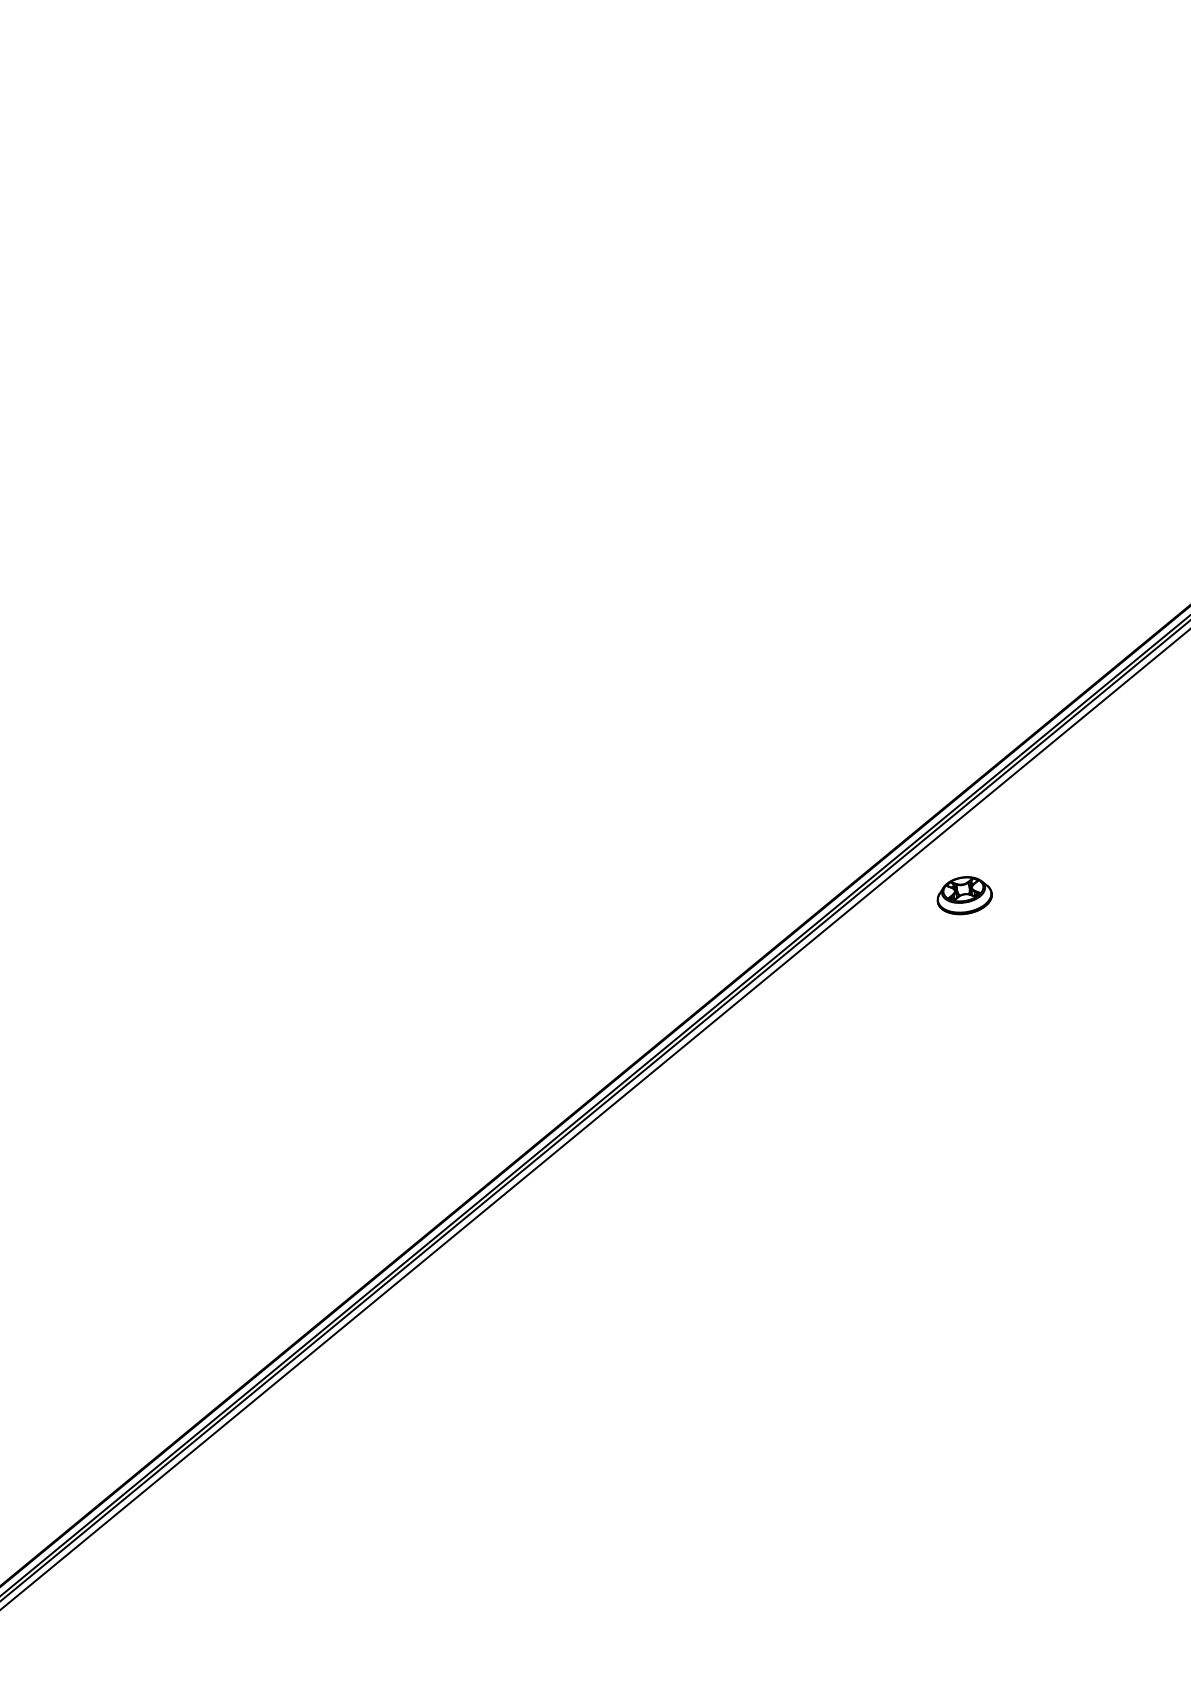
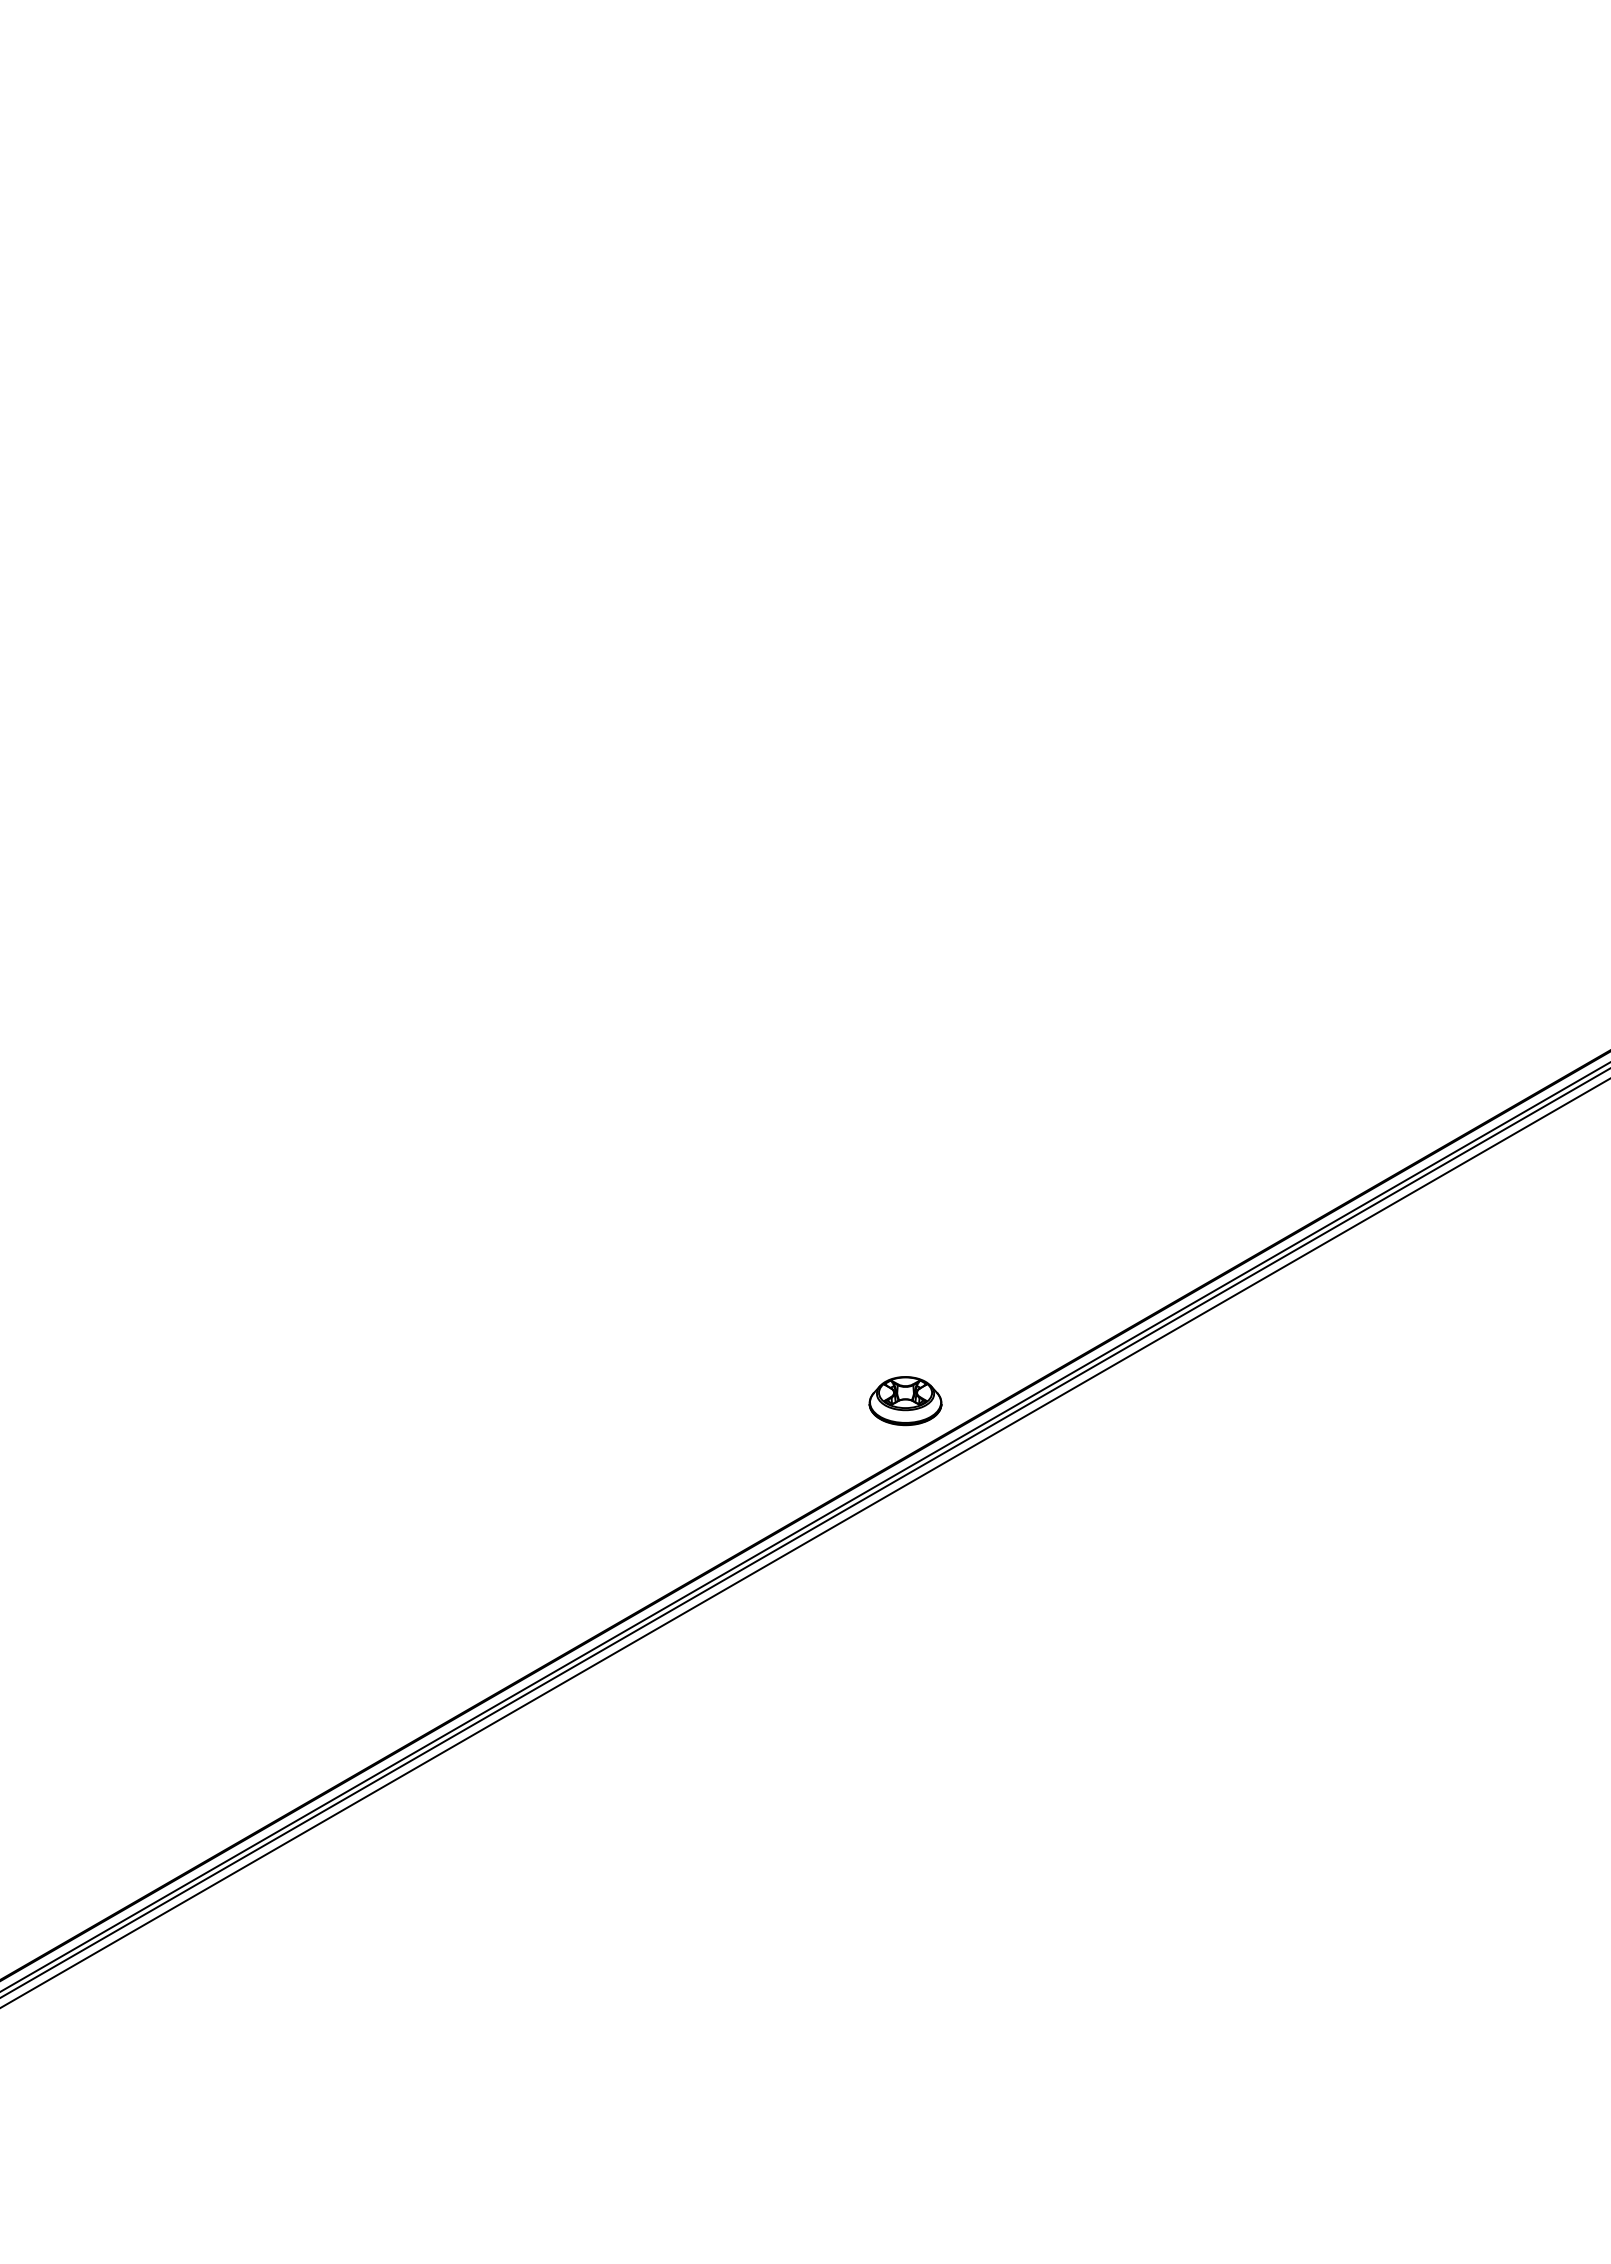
part: (964, 895) -> (905, 1401), moved

